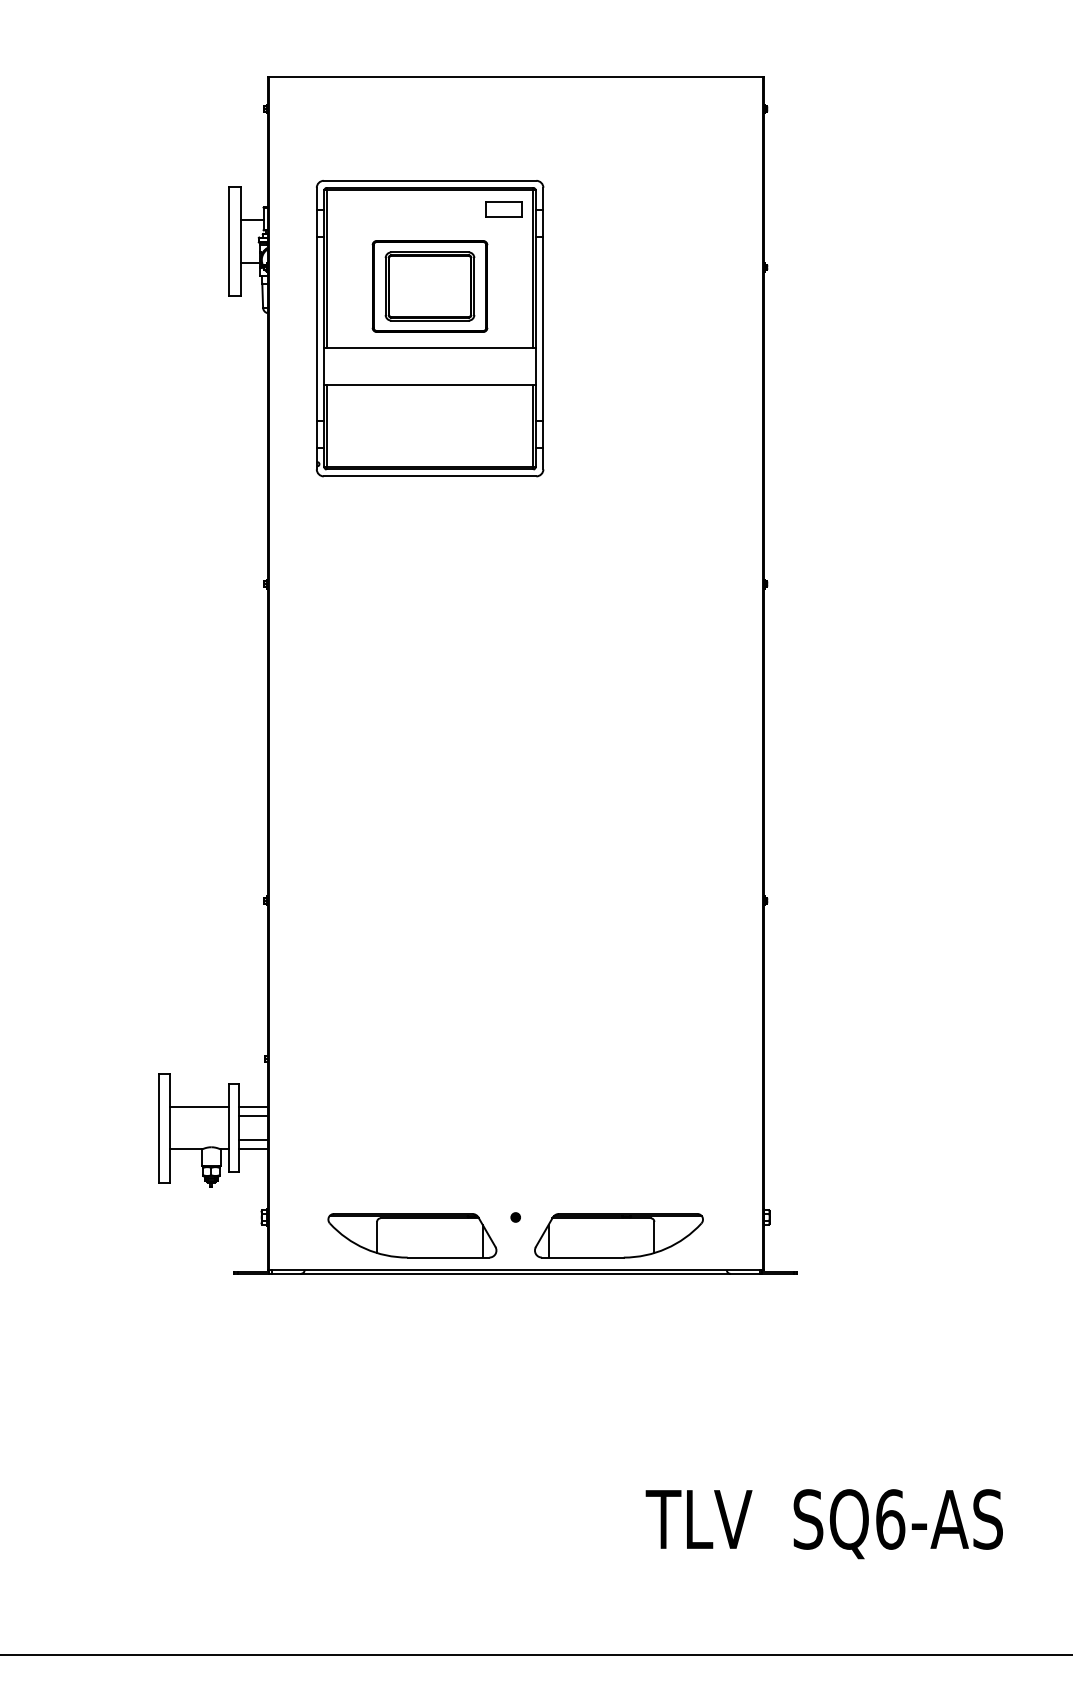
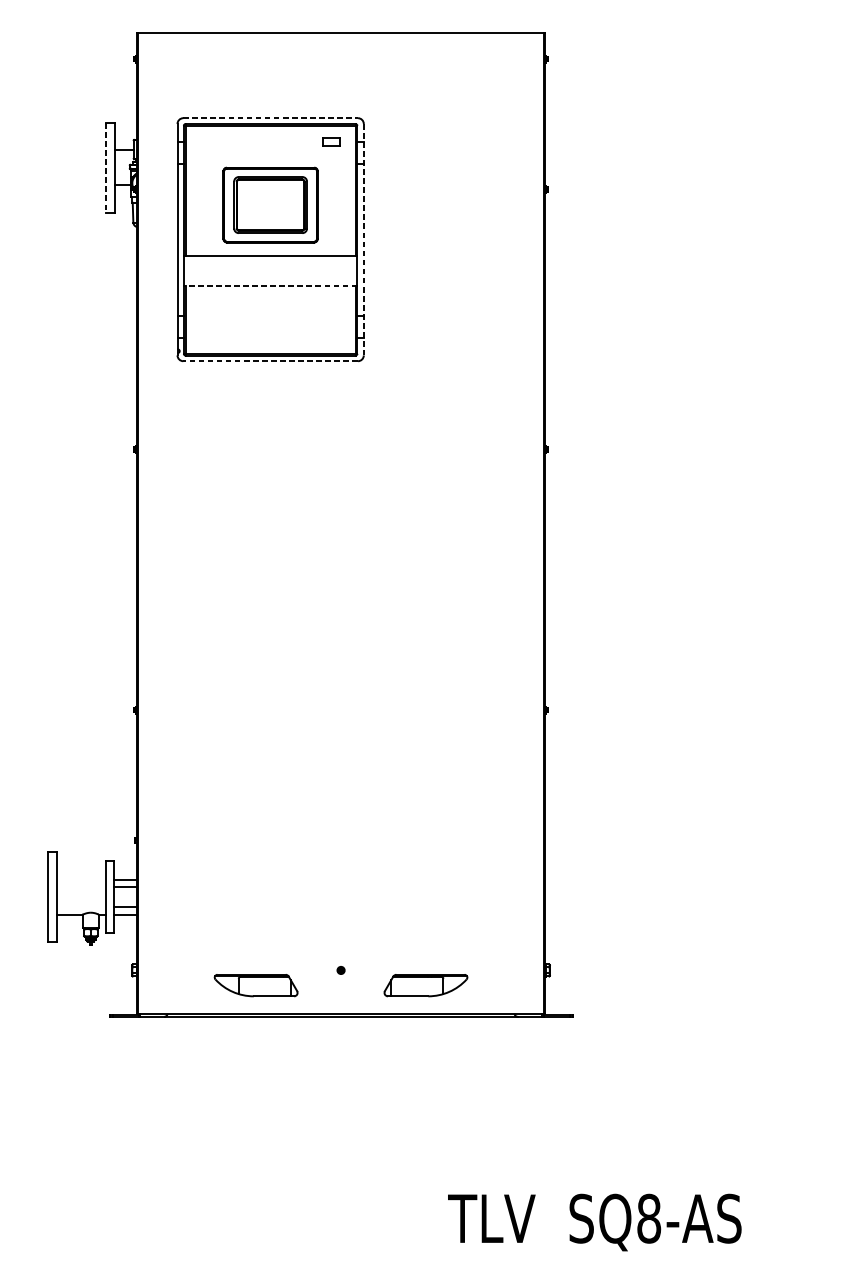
line: (430, 180) -> (270, 117), solid -> dashed
part: (503, 209) -> (331, 141), size x0.6
line: (229, 241) -> (105, 168), solid -> dashed
line: (543, 328) -> (363, 239), solid -> dashed
line: (430, 385) -> (270, 286), solid -> dashed
line: (429, 476) -> (270, 361), solid -> dashed
line: (199, 1106) -> (81, 879), removed
part: (412, 1235) -> (256, 985), size x0.6
part: (618, 1235) -> (425, 985), size x0.6
text: (890, 1519) -> (649, 1218), SQ6-AS -> SQ8-AS

